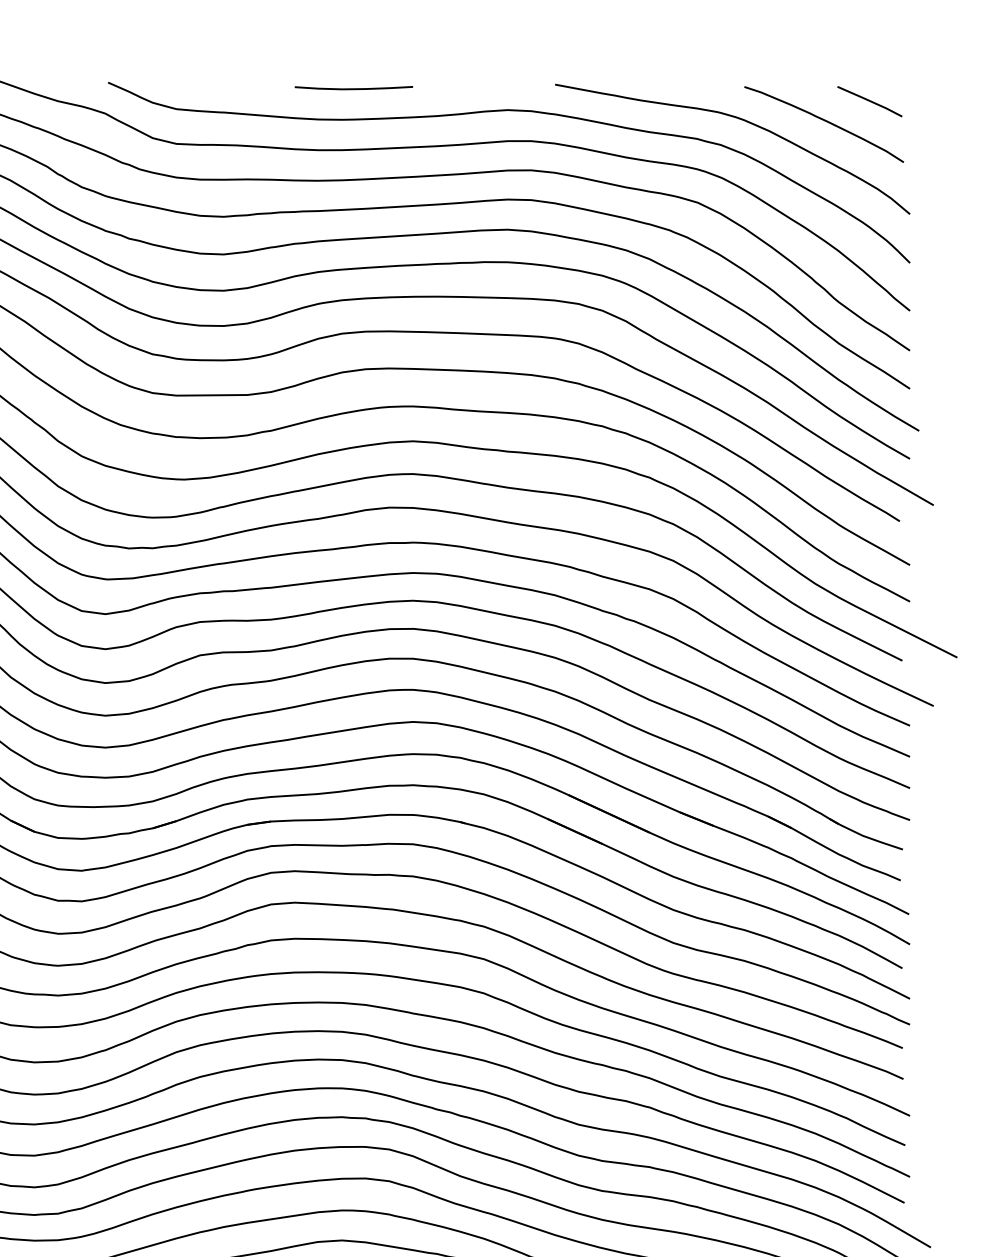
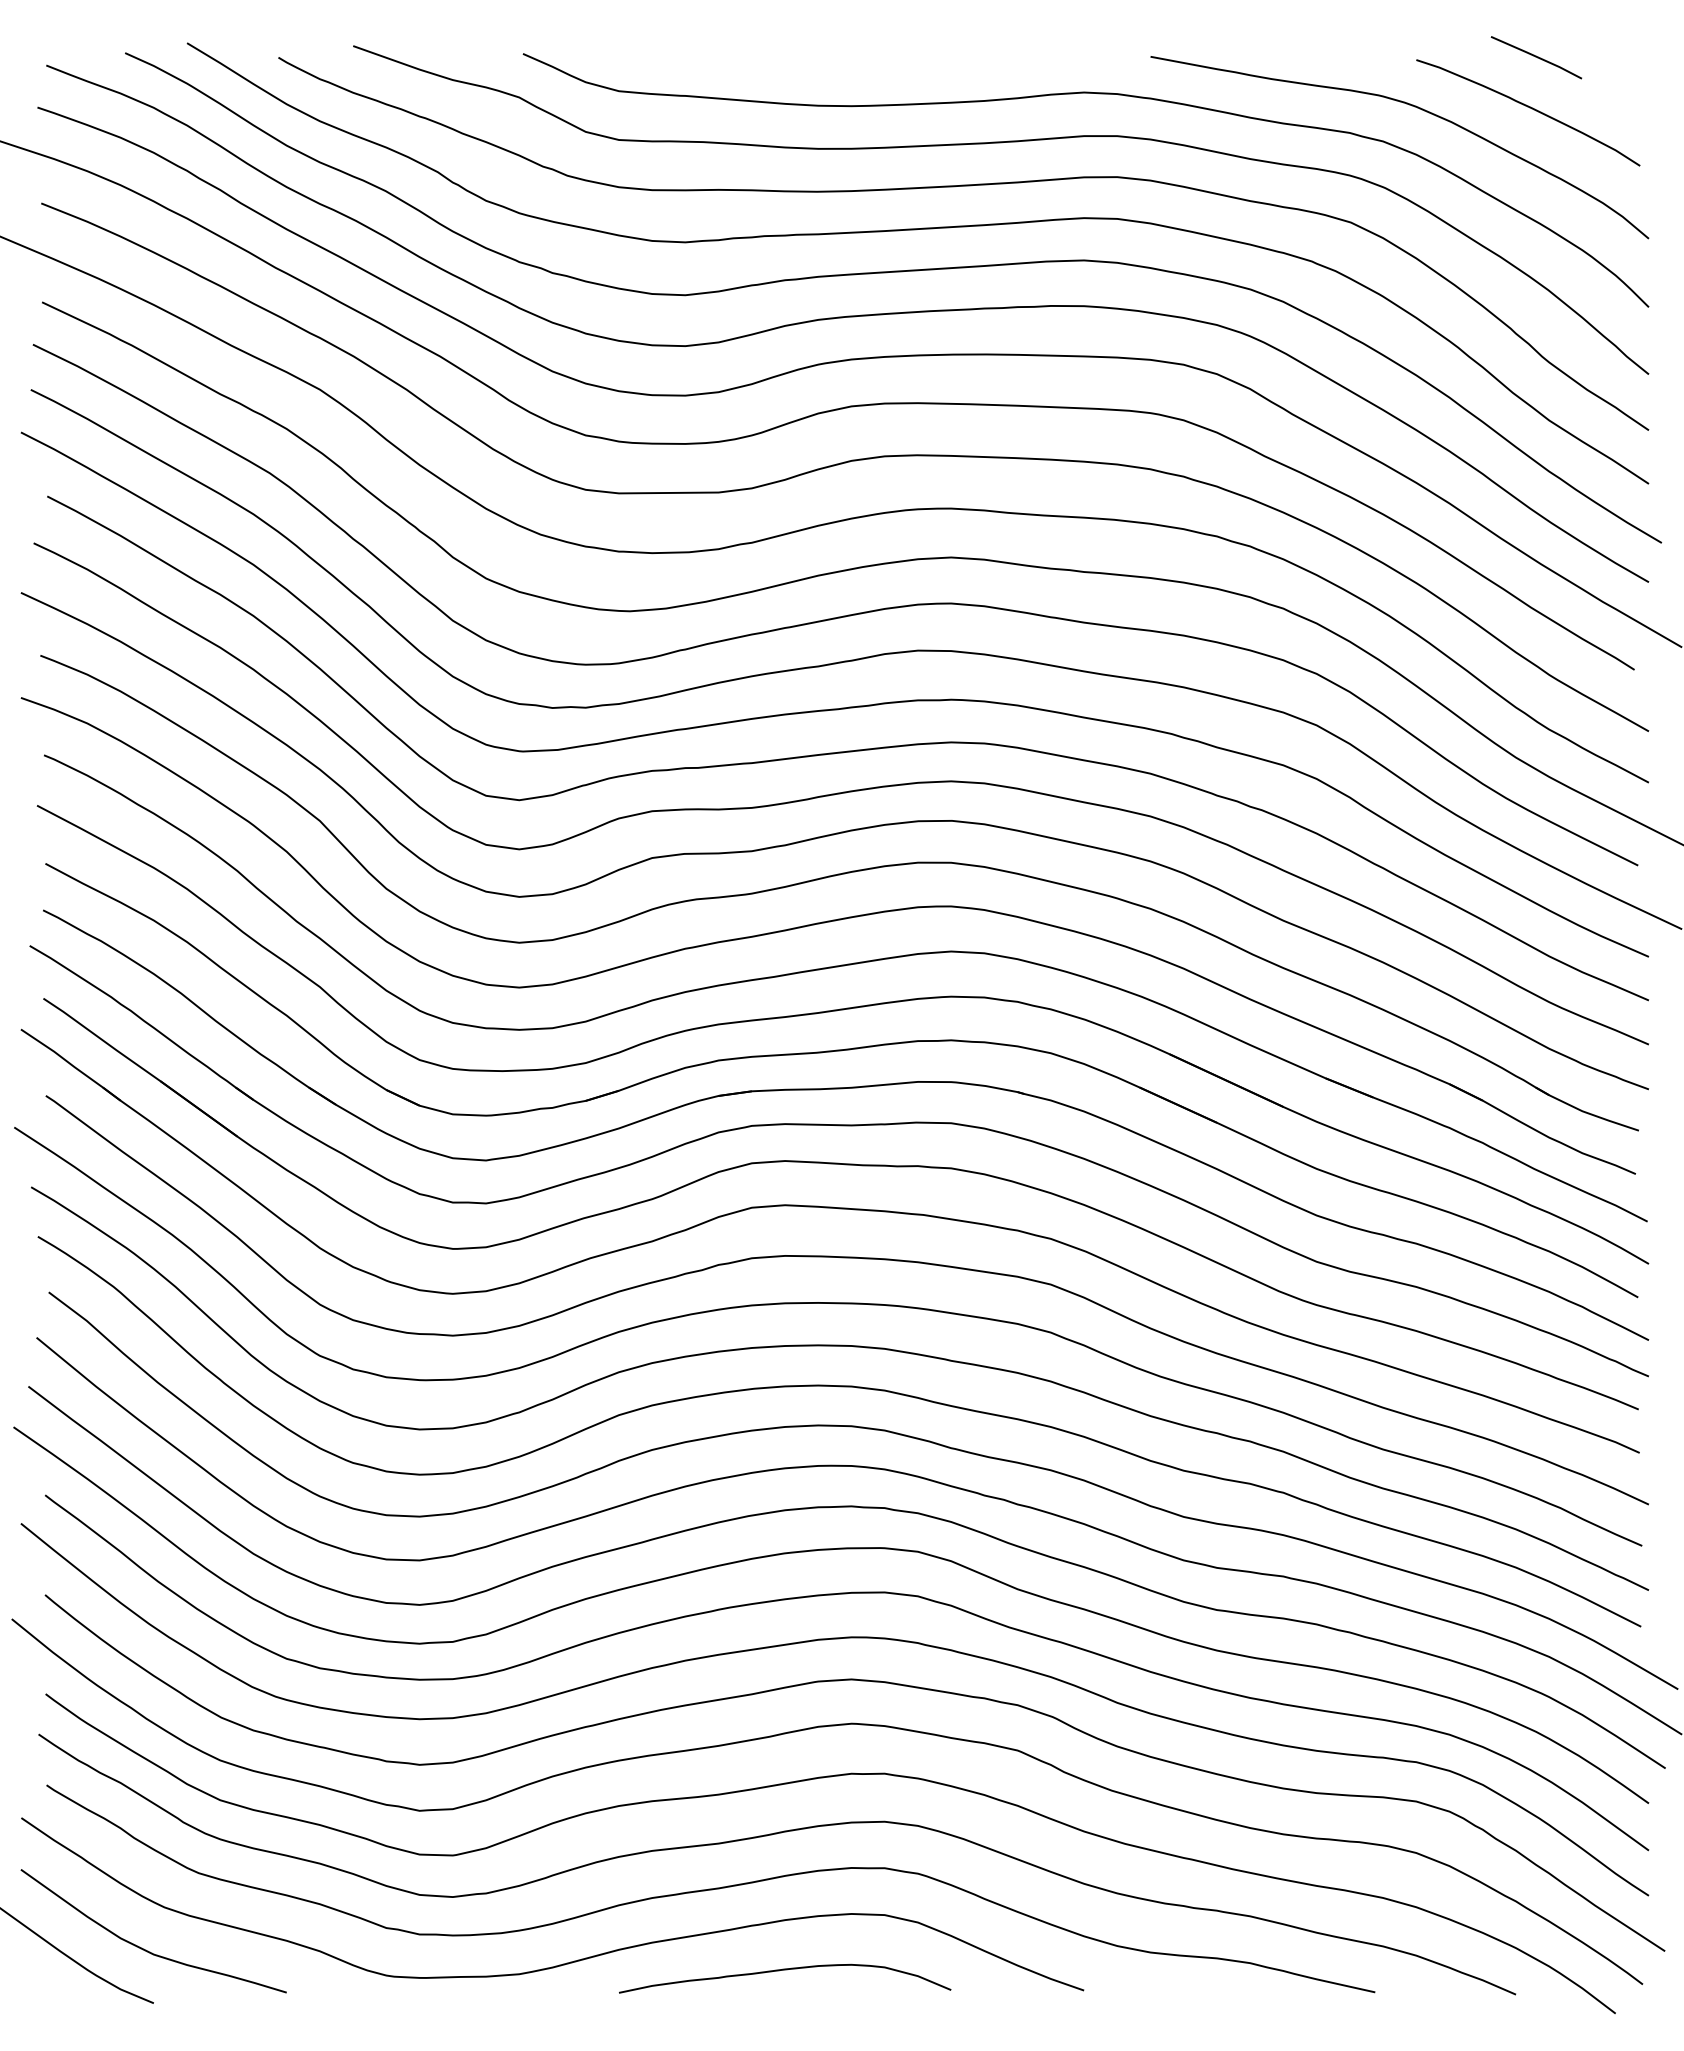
curve: (354, 88) -> (868, 62), removed
line: (869, 101) -> (1536, 57), moved

